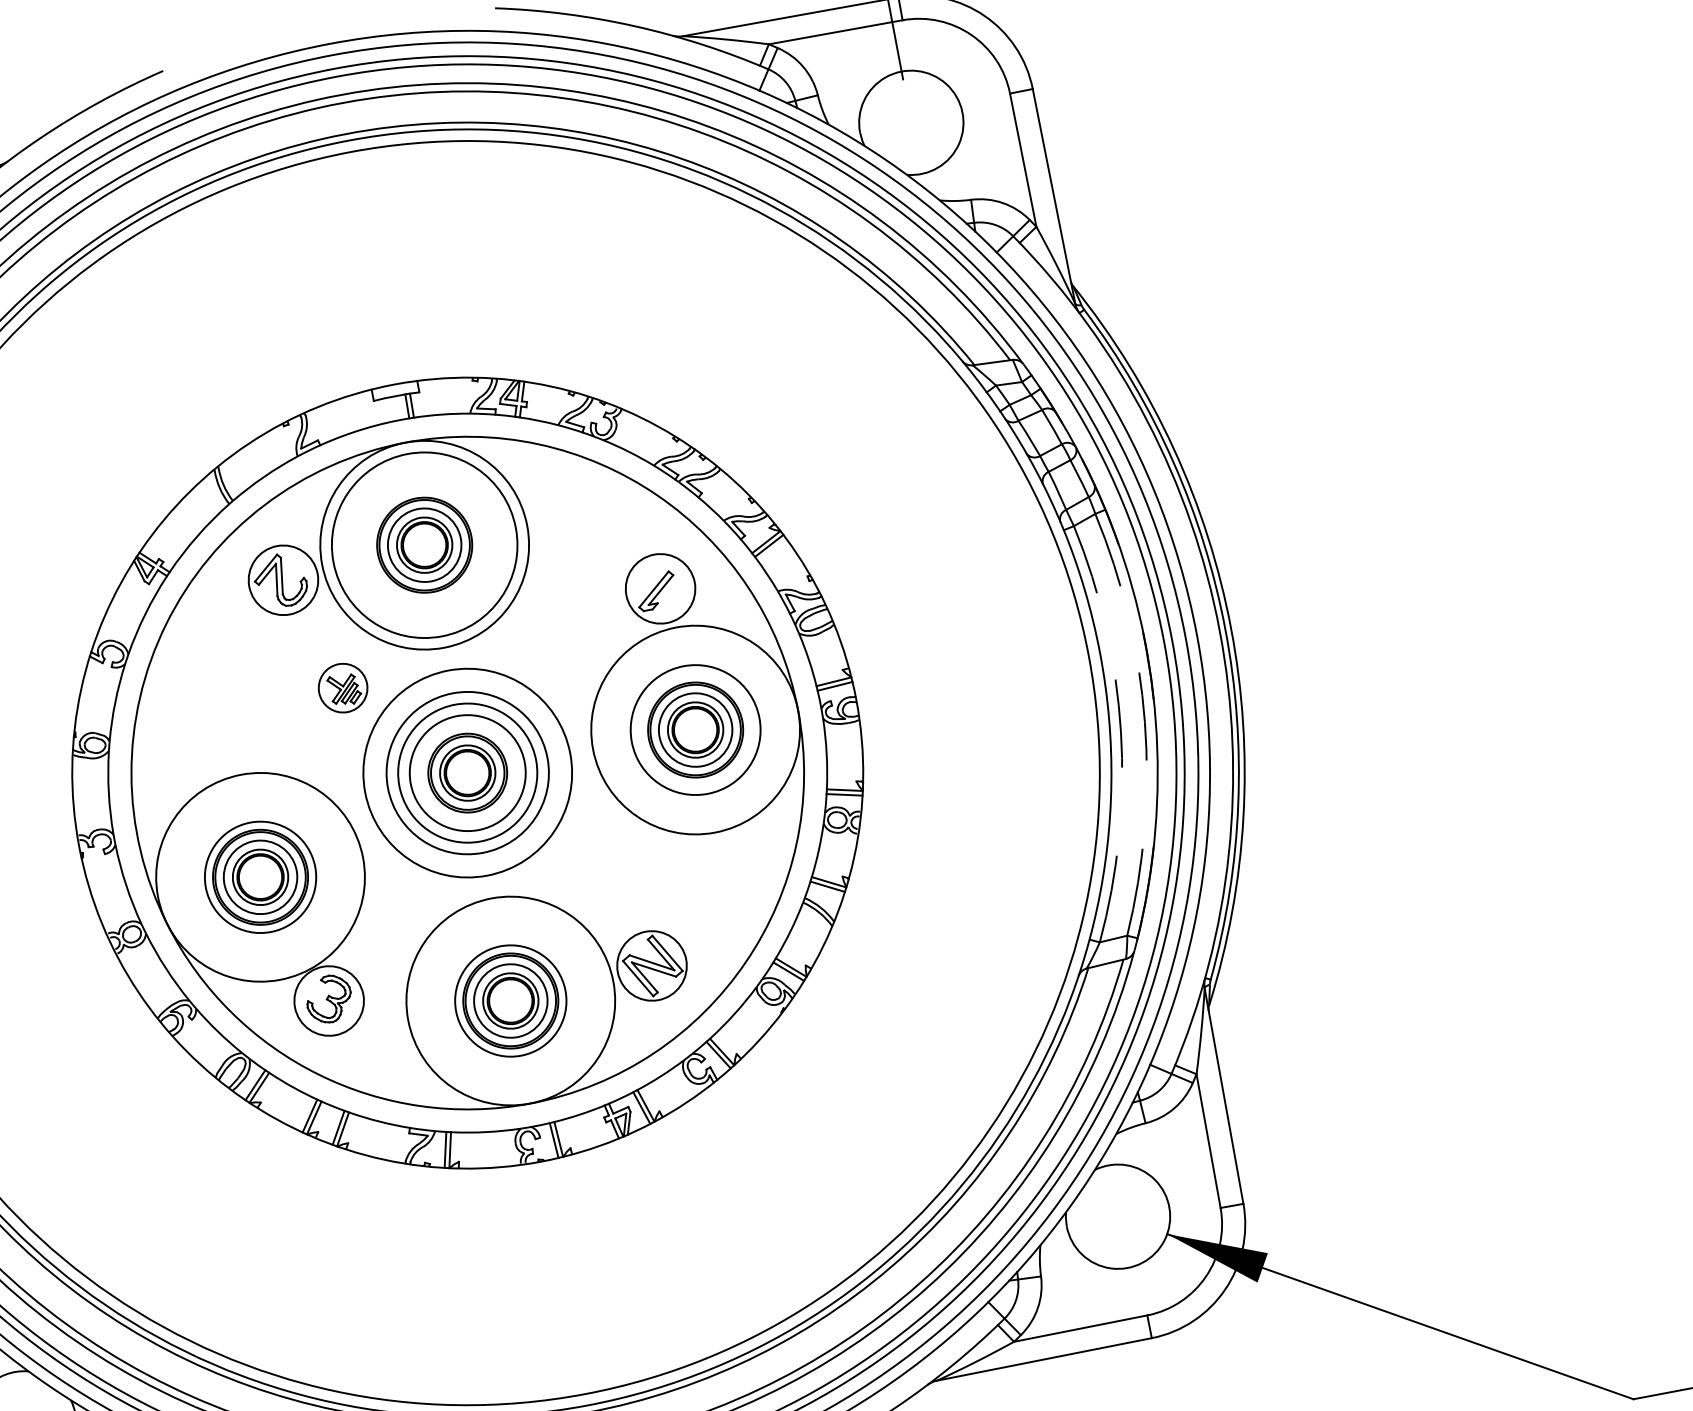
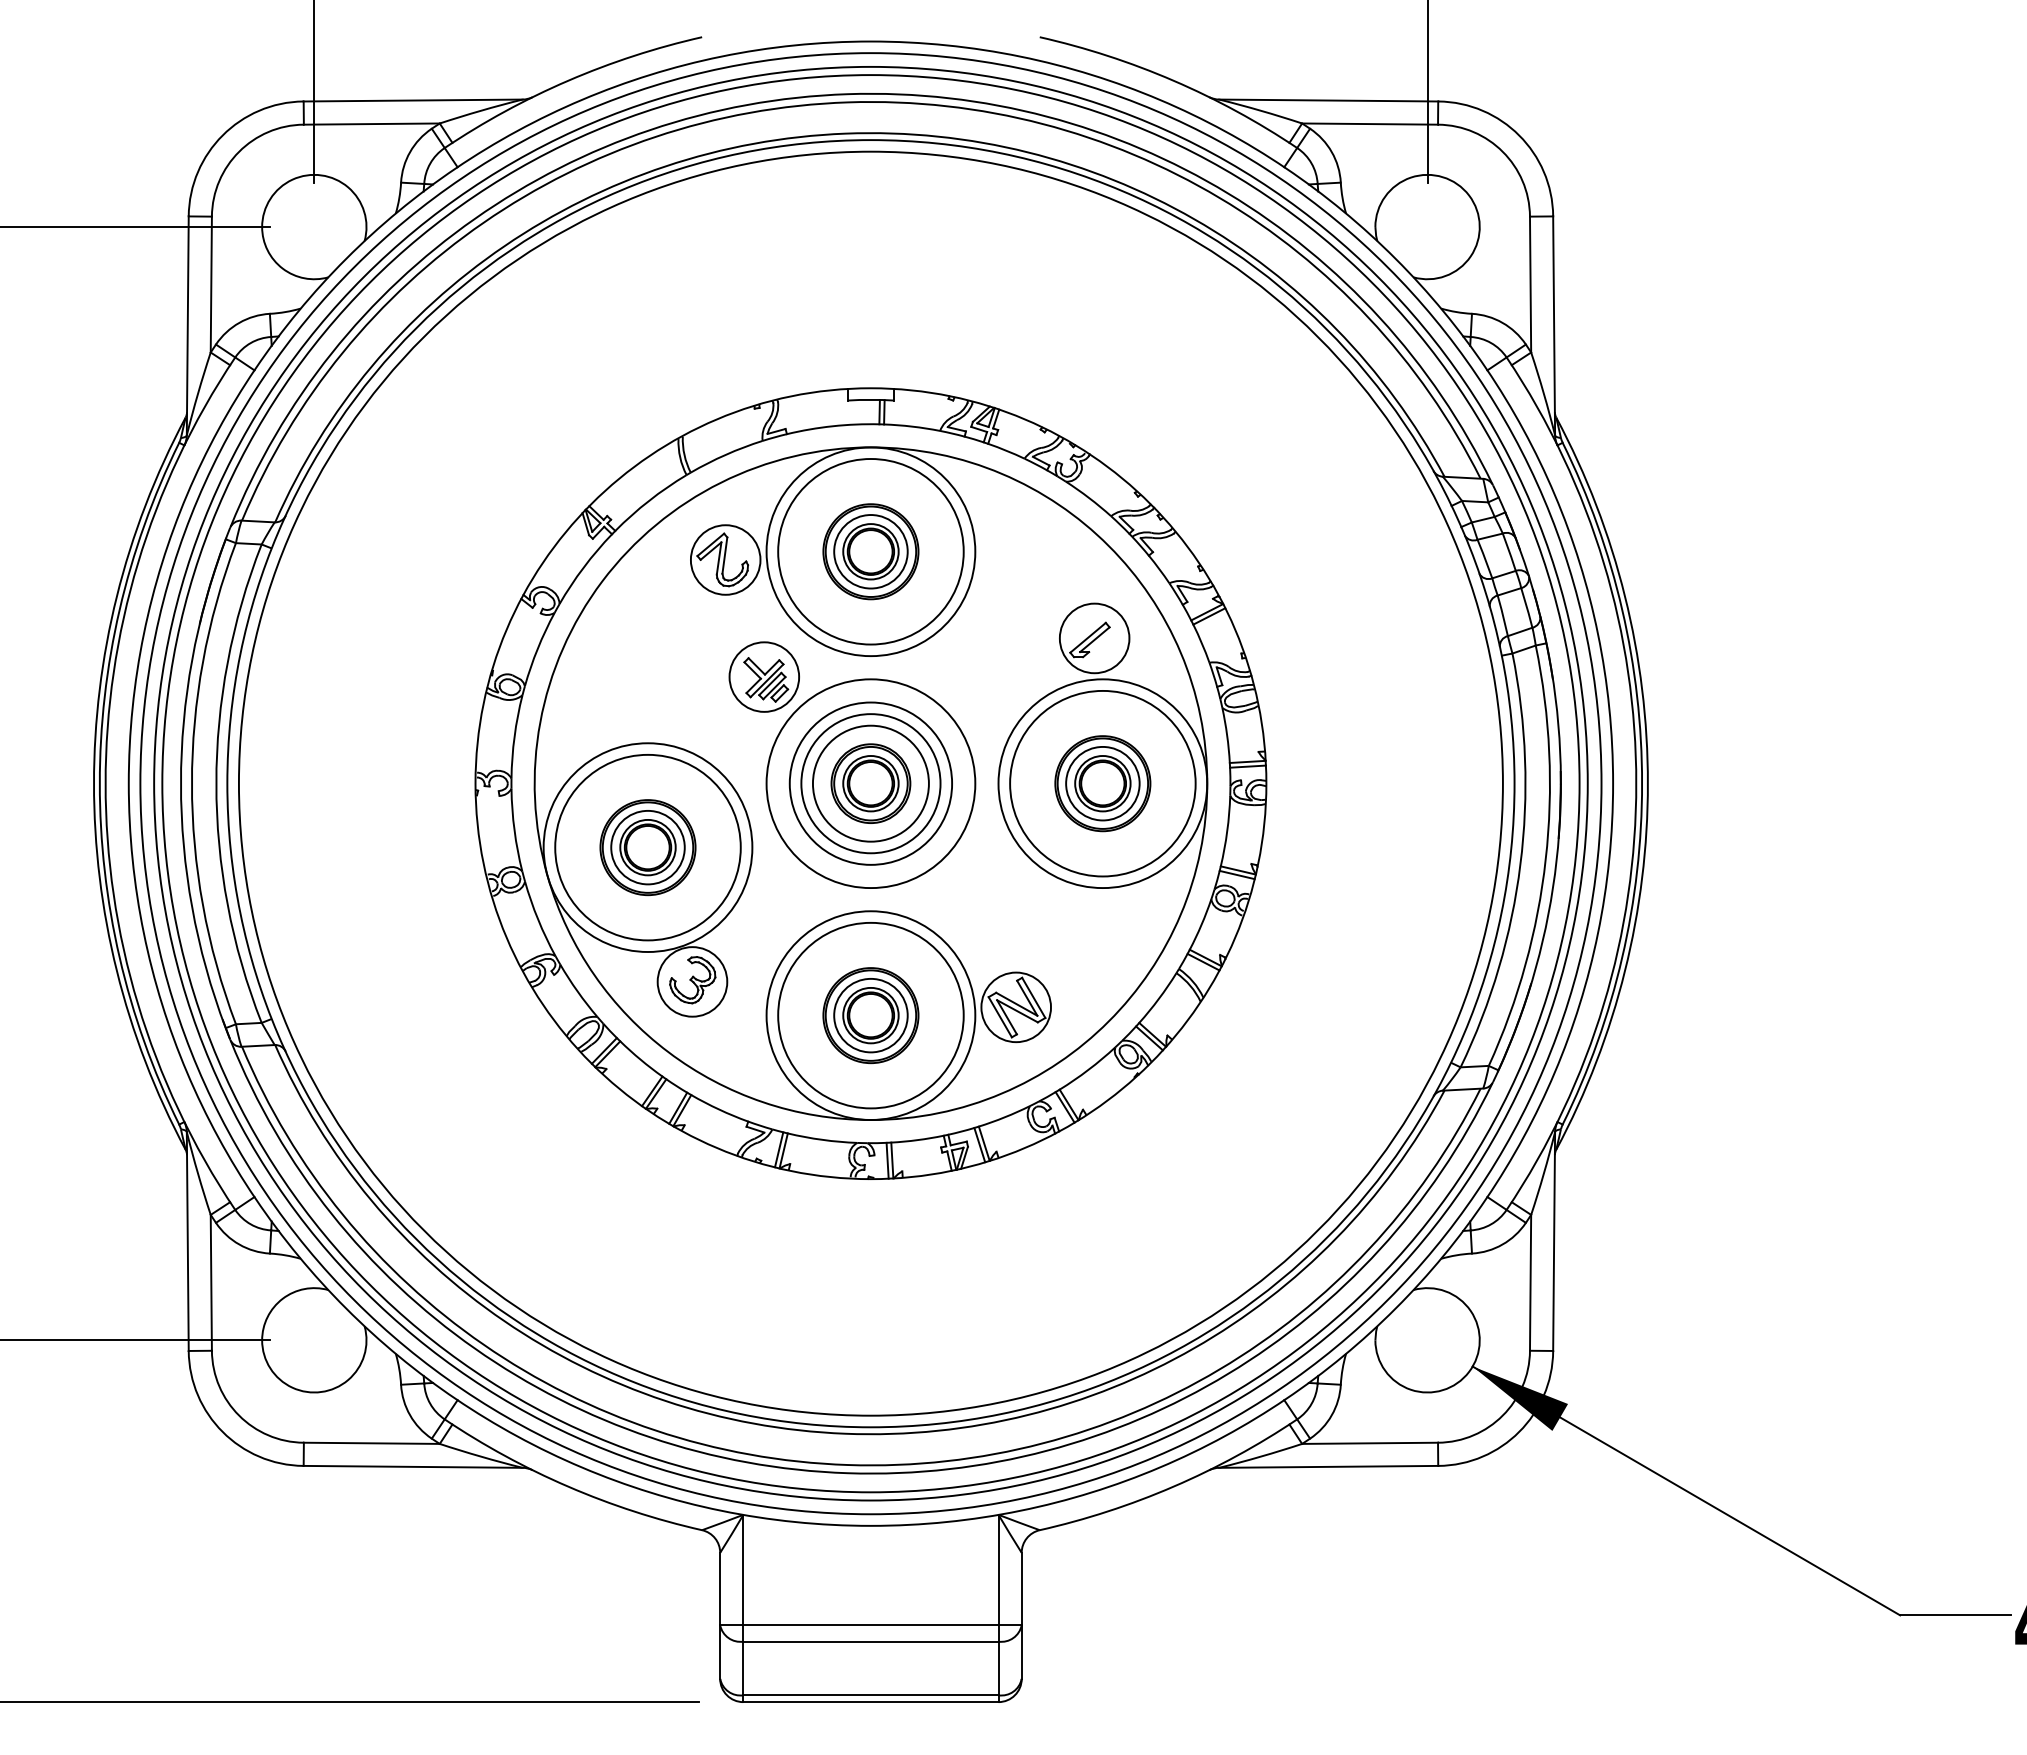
part: (342, 687) -> (763, 676), size x1.43
arc: (1144, 722) -> (1545, 859), dashed -> solid
circle: (695, 729) -> (1102, 783), size x1.43
arc: (1121, 731) -> (1520, 864), dashed -> solid
circle: (260, 877) -> (647, 847), size x1.67
circle: (510, 1000) -> (870, 1015), size x1.67

